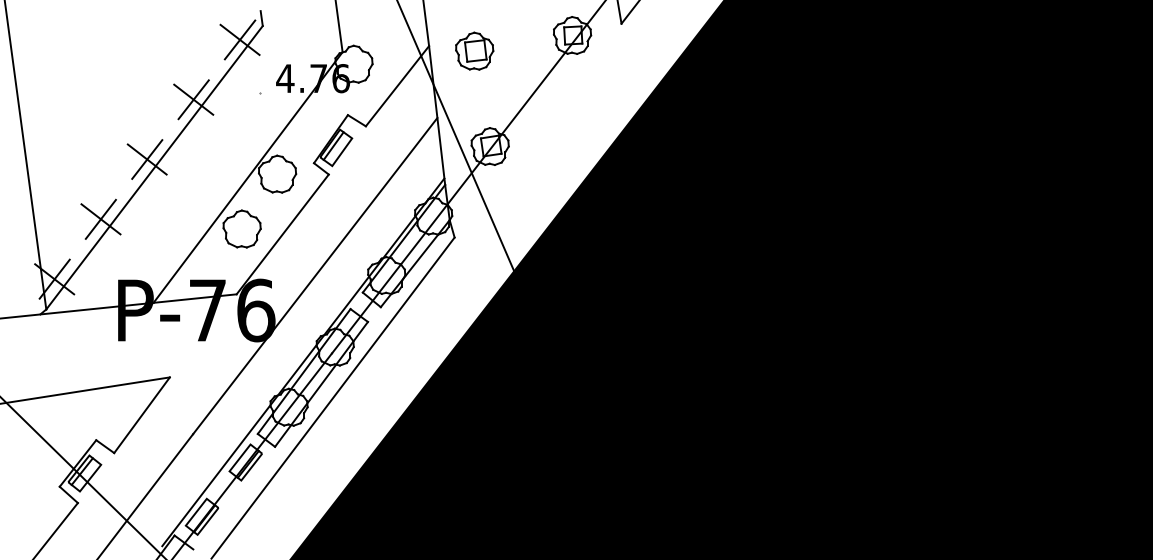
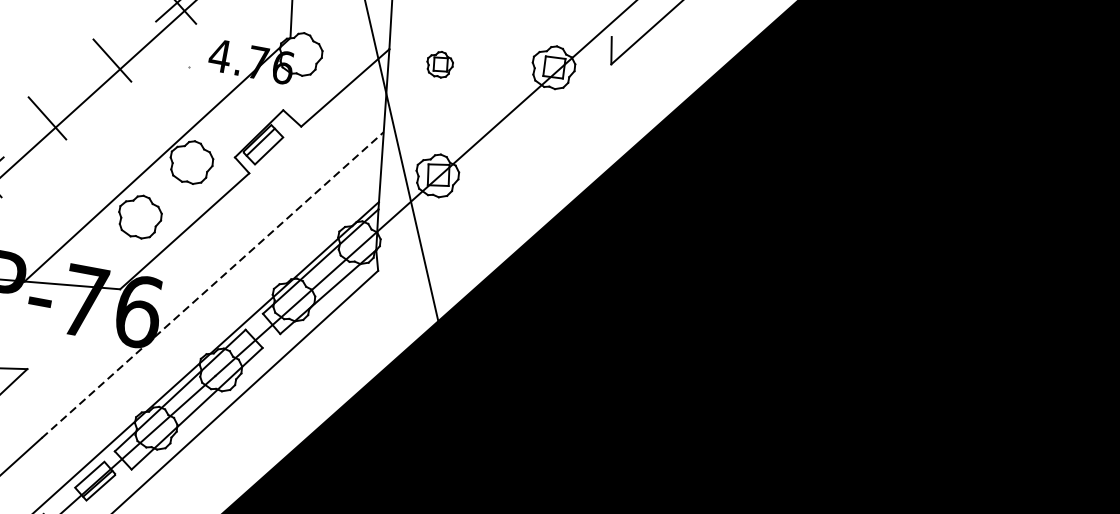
part: (474, 50) -> (439, 63), size x0.6
line: (193, 99) -> (112, 60), removed
line: (147, 159) -> (47, 118), removed
line: (315, 276) -> (212, 285), solid -> dashed

